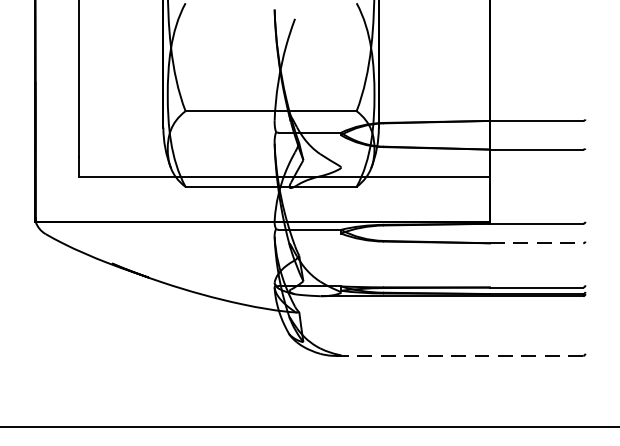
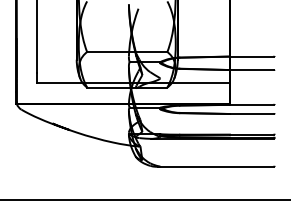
line: (535, 244) -> (251, 114), dashed -> solid
line: (459, 355) -> (215, 166), dashed -> solid

